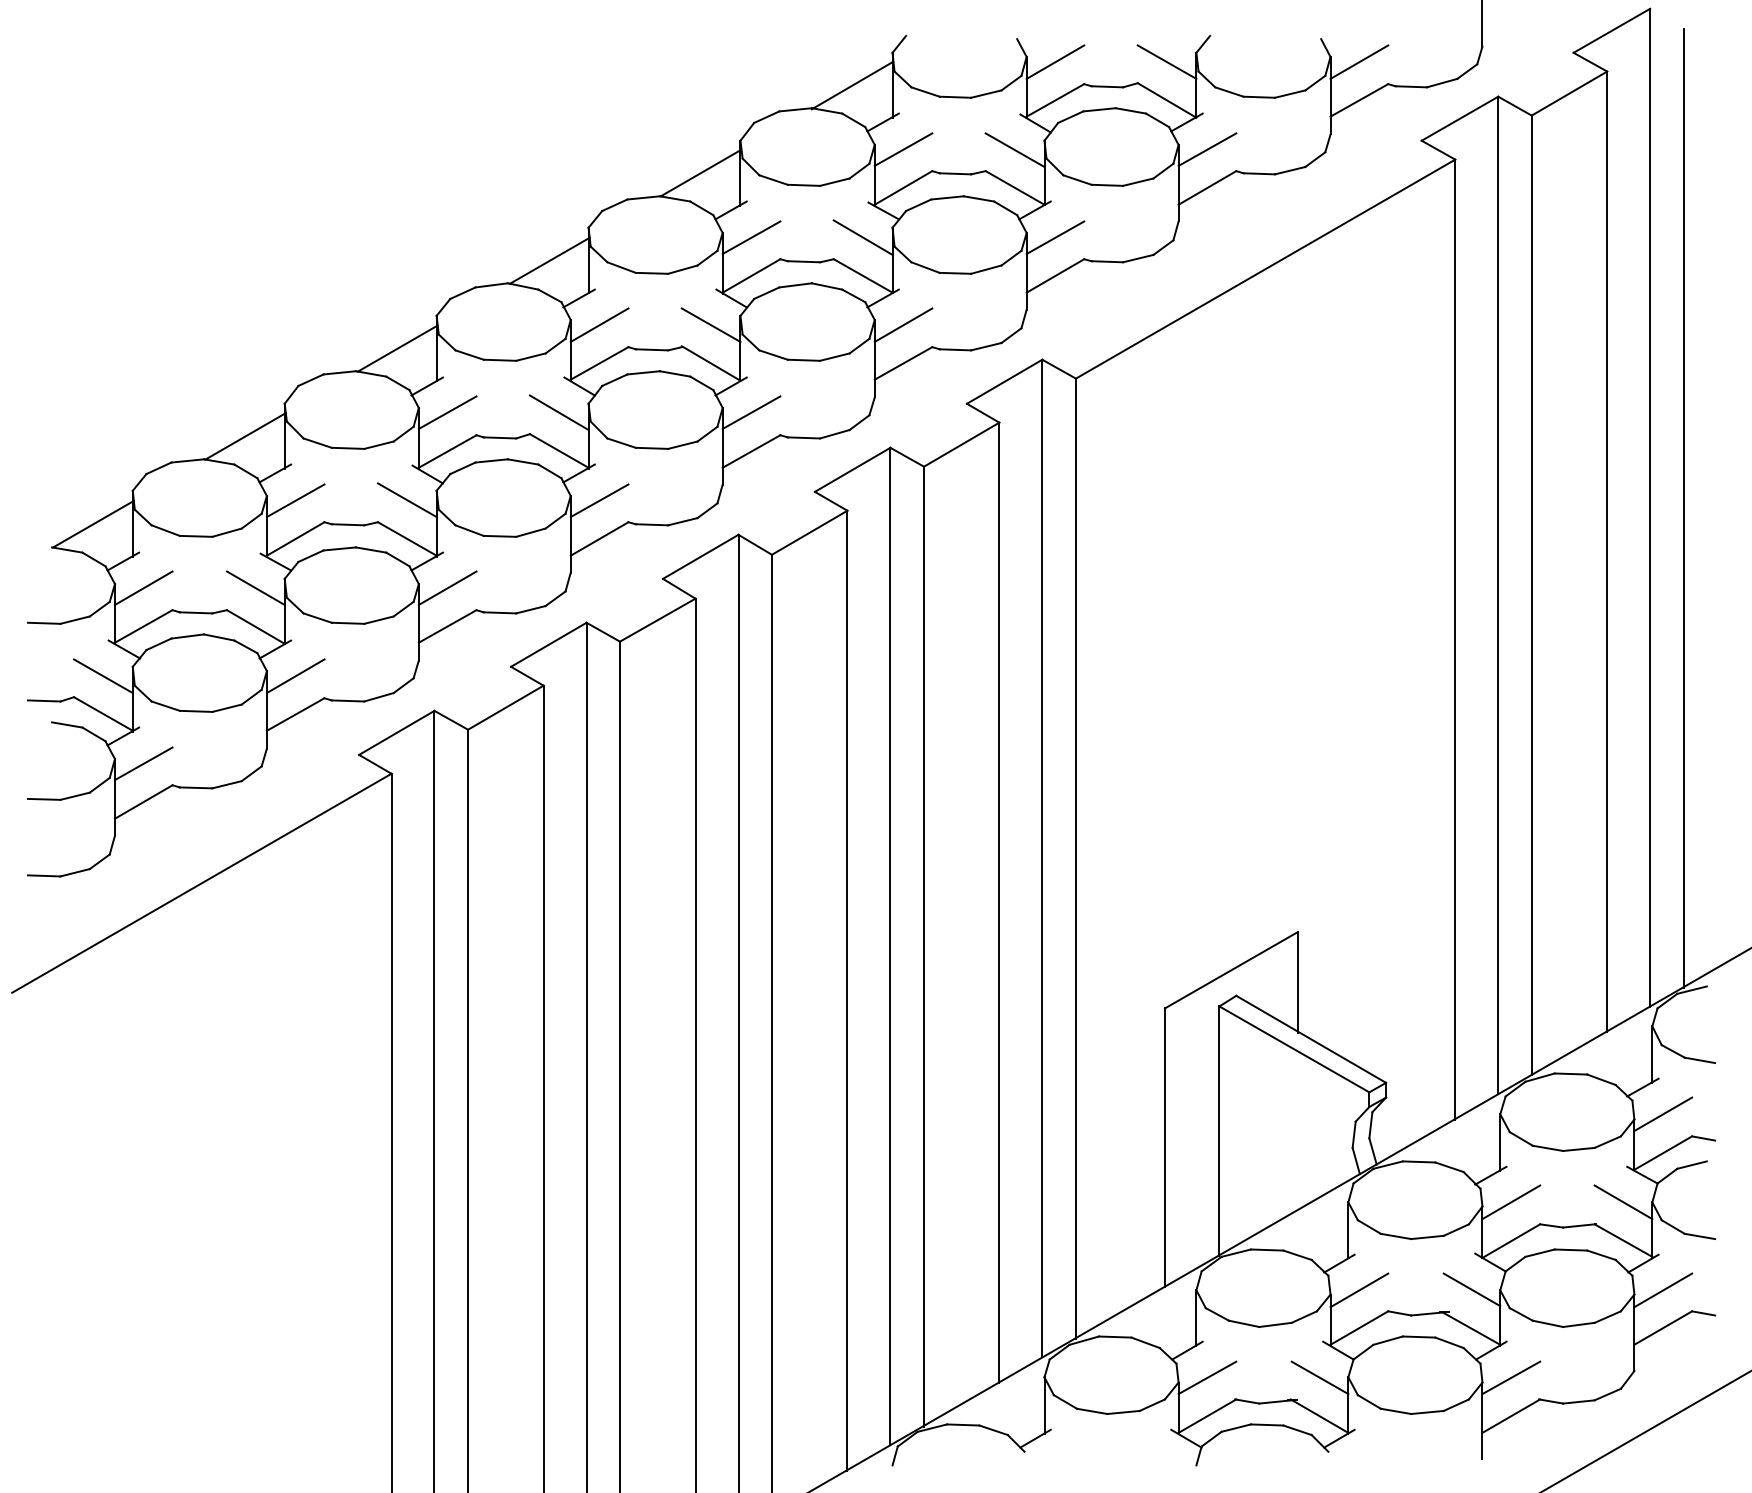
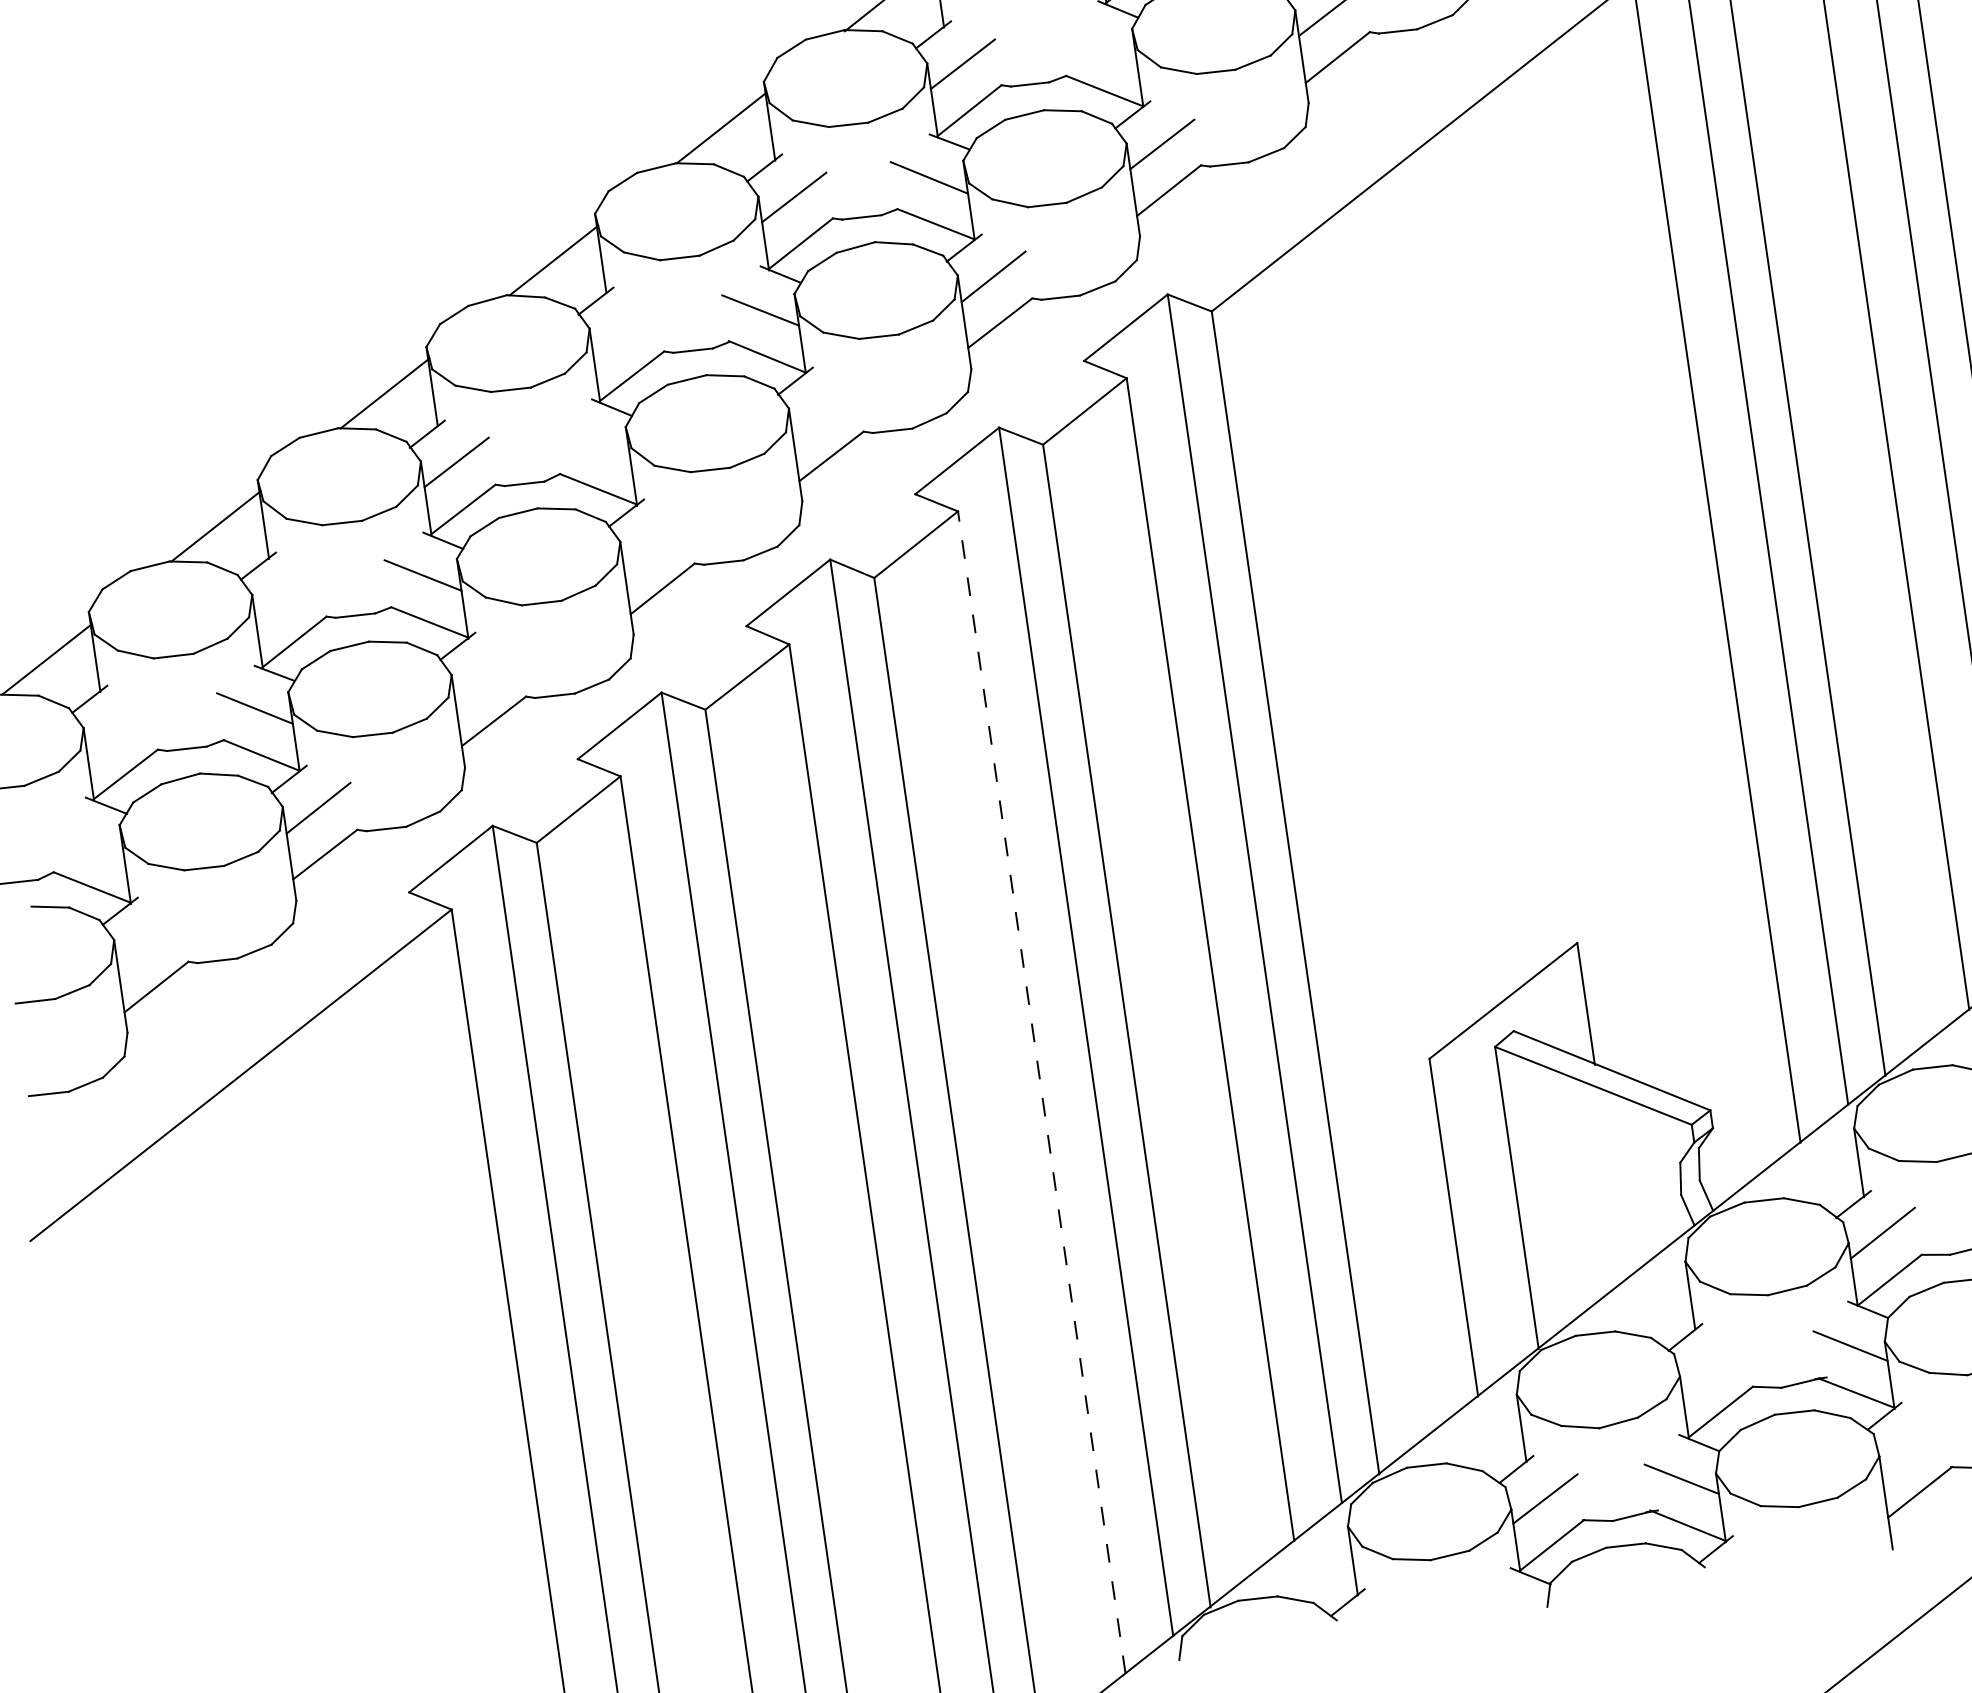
line: (1014, 150) -> (1097, 45), removed
line: (599, 324) -> (625, 329), removed
line: (558, 412) -> (590, 442), removed
line: (751, 412) -> (824, 409), removed
line: (295, 500) -> (287, 595), removed
line: (599, 500) -> (655, 542), removed
line: (143, 587) -> (118, 727), removed
line: (447, 587) -> (486, 674), removed
line: (103, 676) -> (85, 842), removed
line: (143, 763) -> (149, 940), removed
line: (847, 990) -> (1041, 1092), solid -> dashed
line: (1359, 1290) -> (1714, 1366), removed
line: (1511, 1377) -> (1913, 1445), removed

